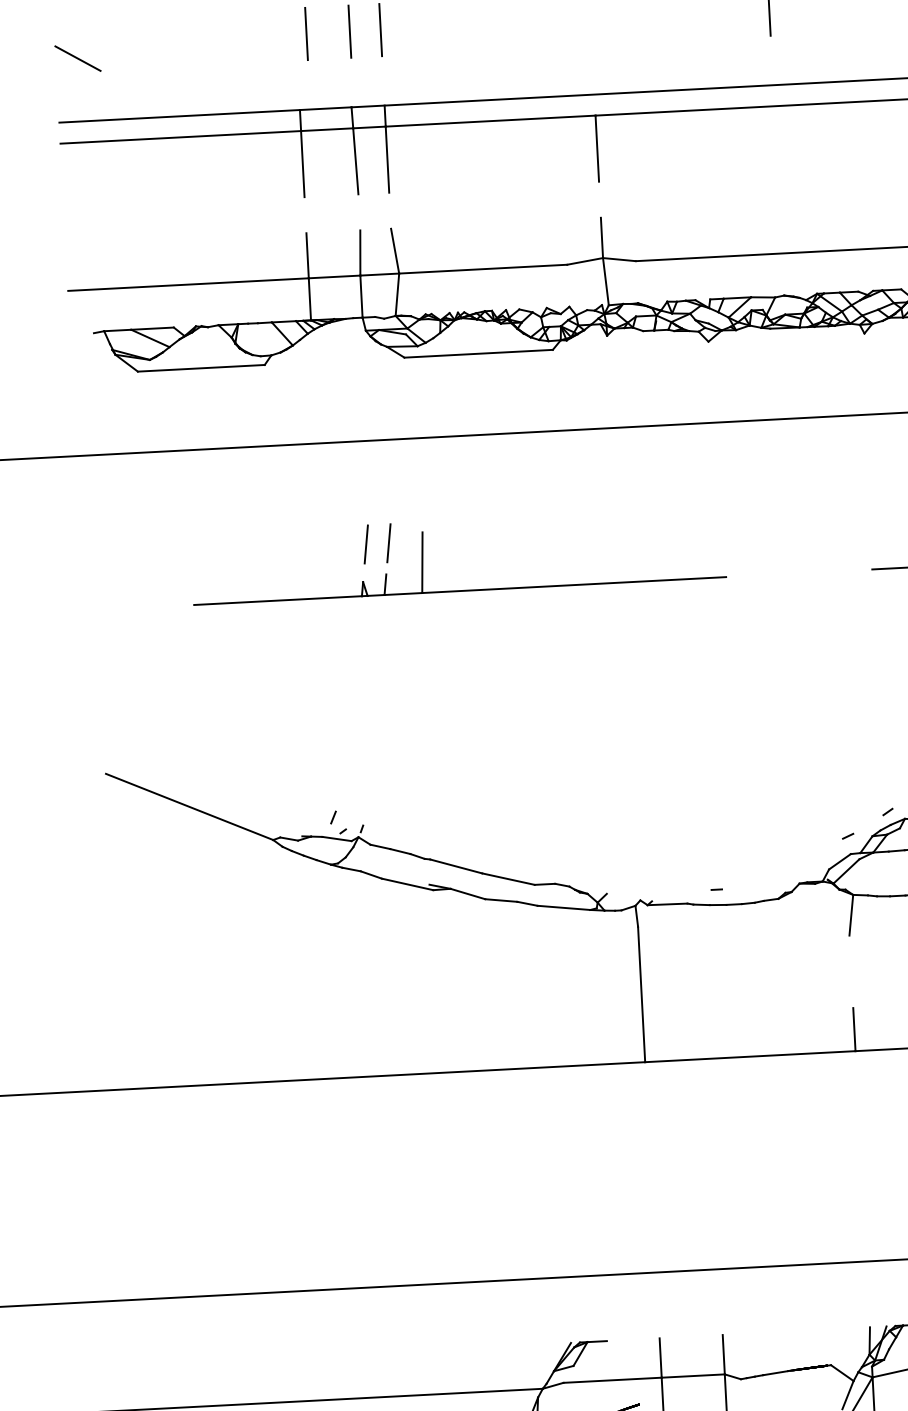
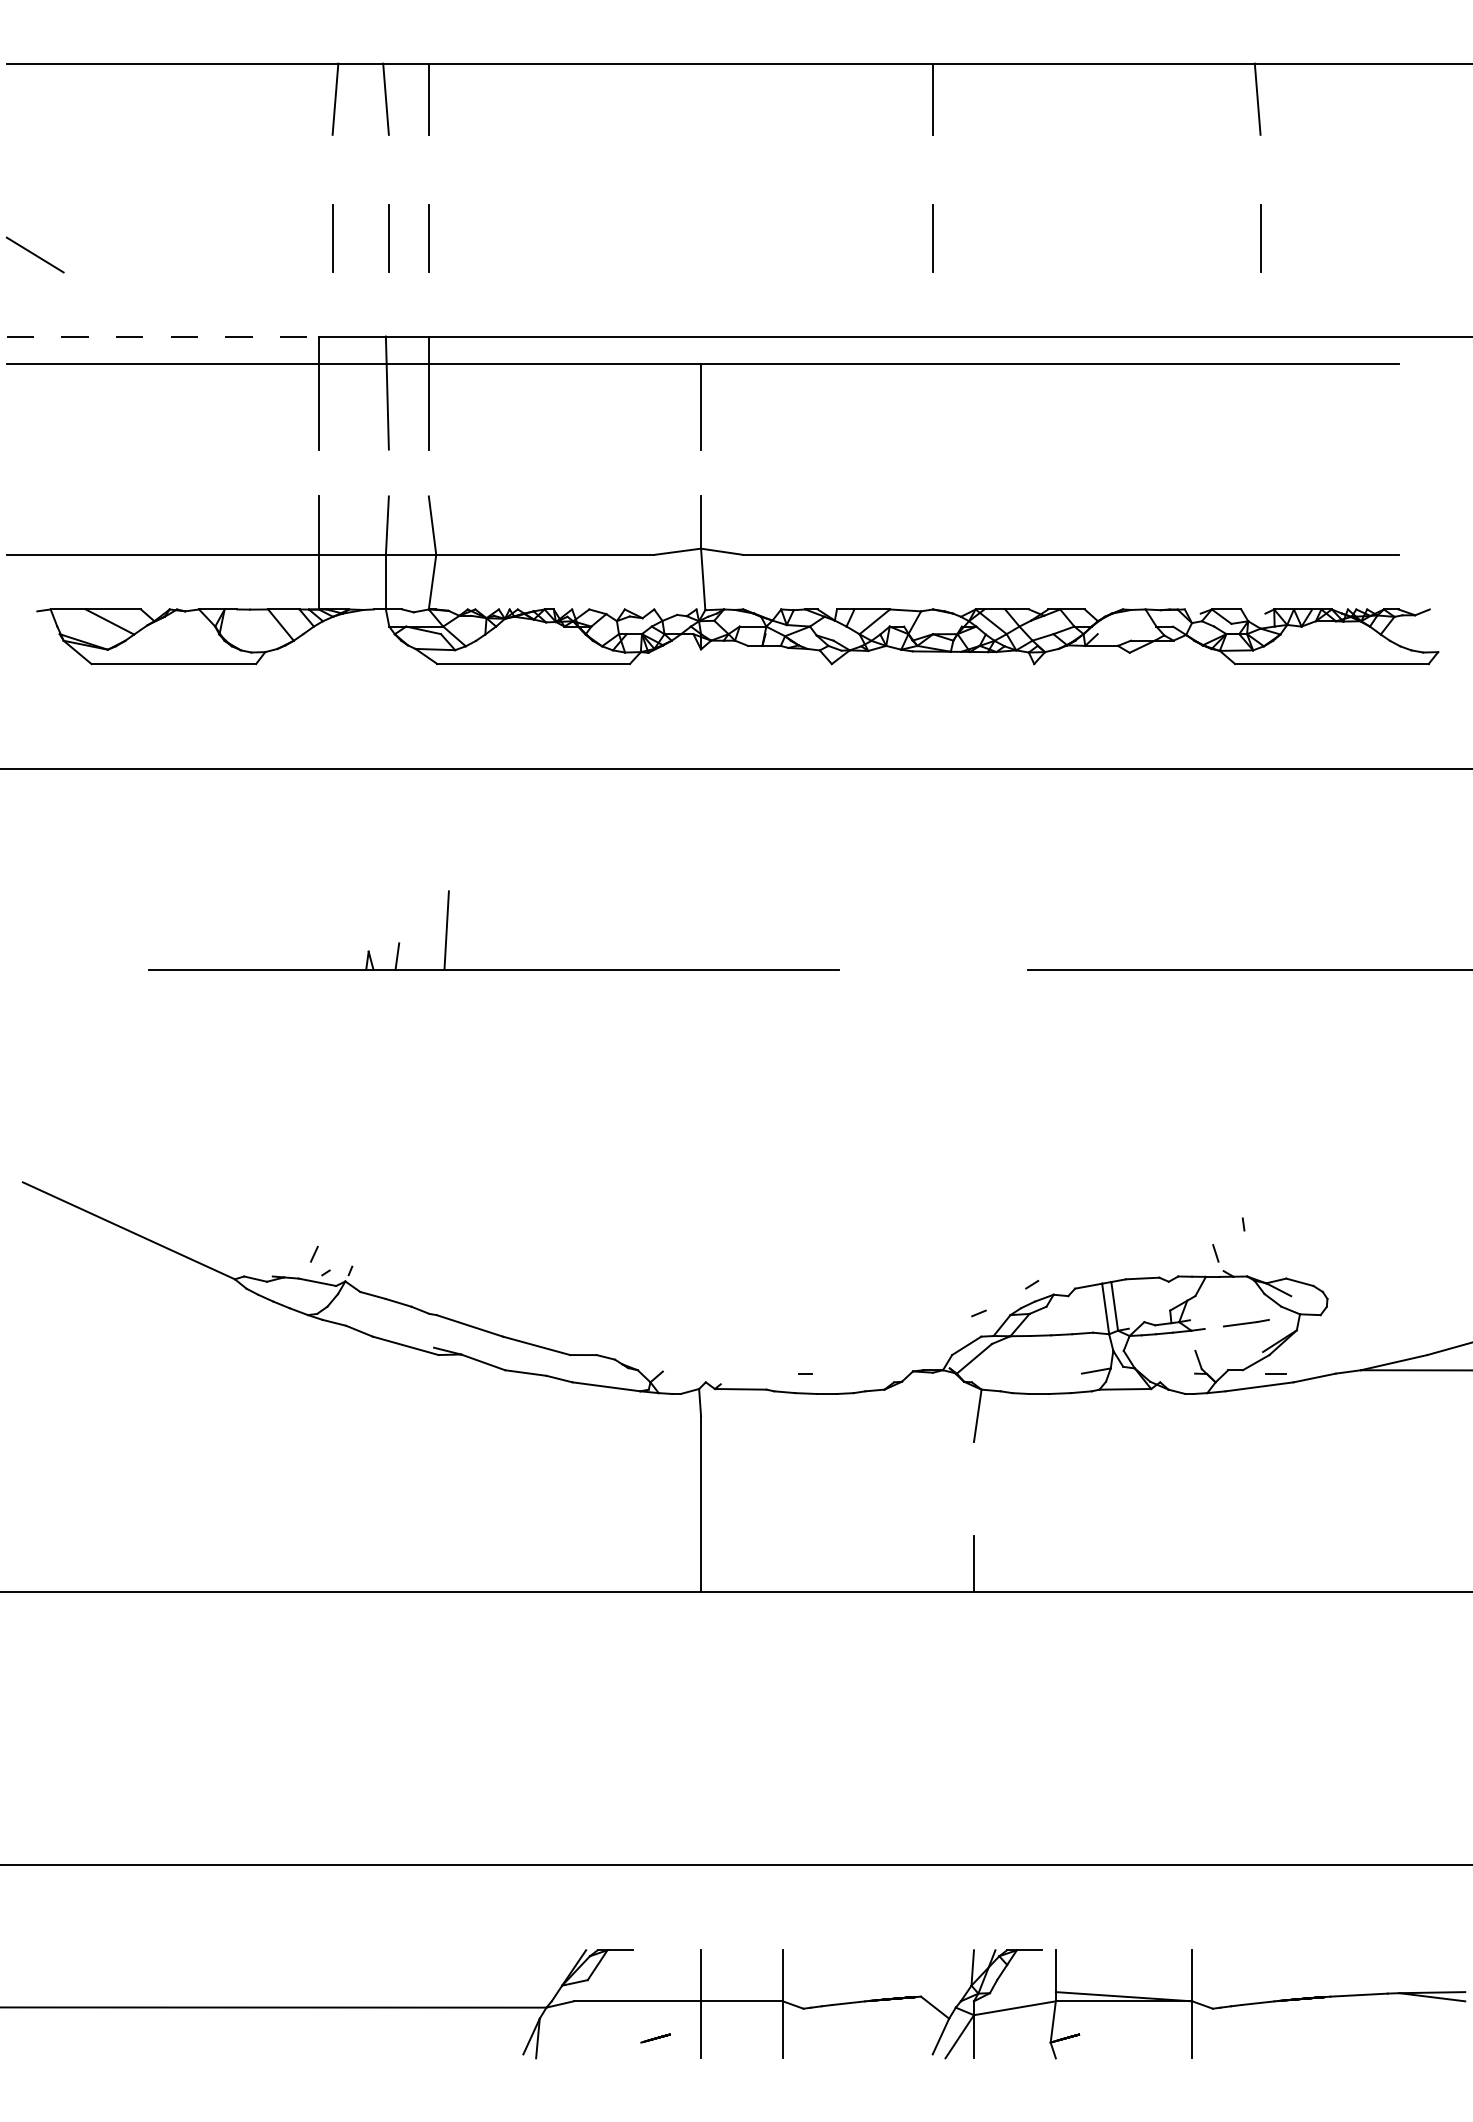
line: (180, 116) -> (163, 336), solid -> dashed
line: (388, 542) -> (404, 902), removed
line: (366, 543) -> (375, 902), removed

